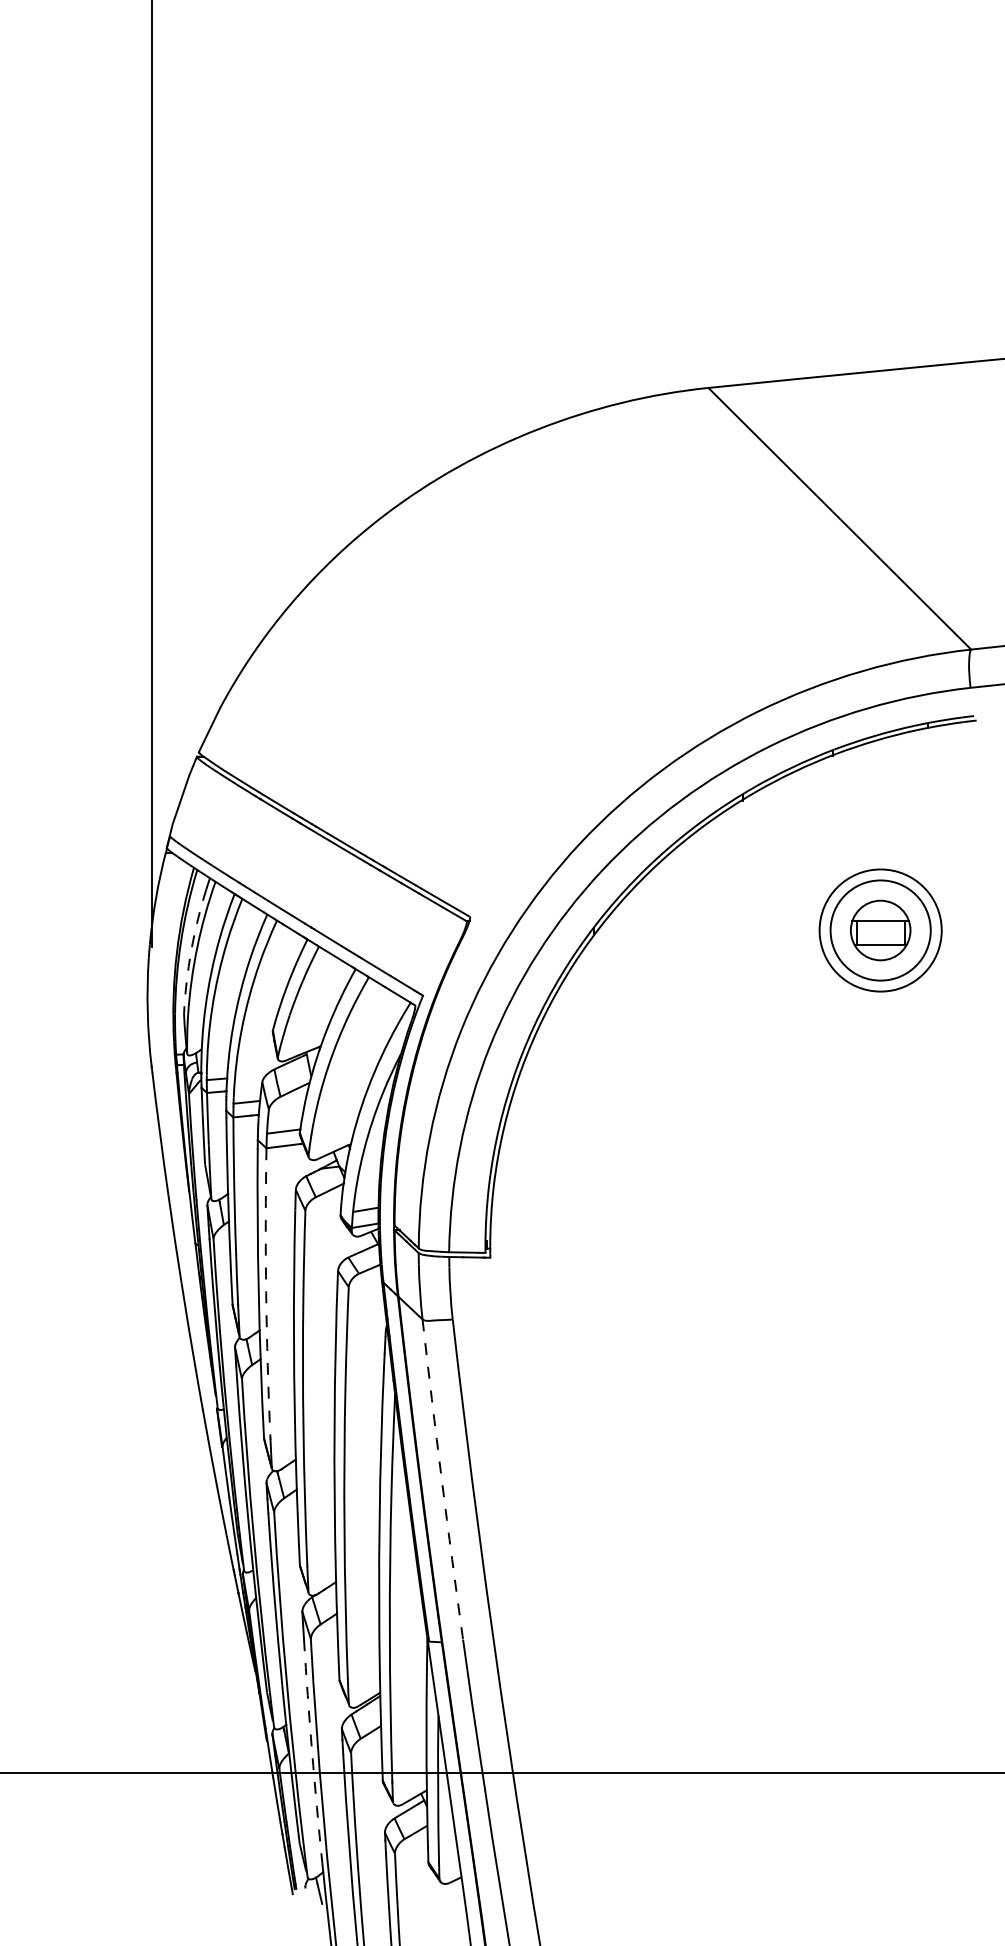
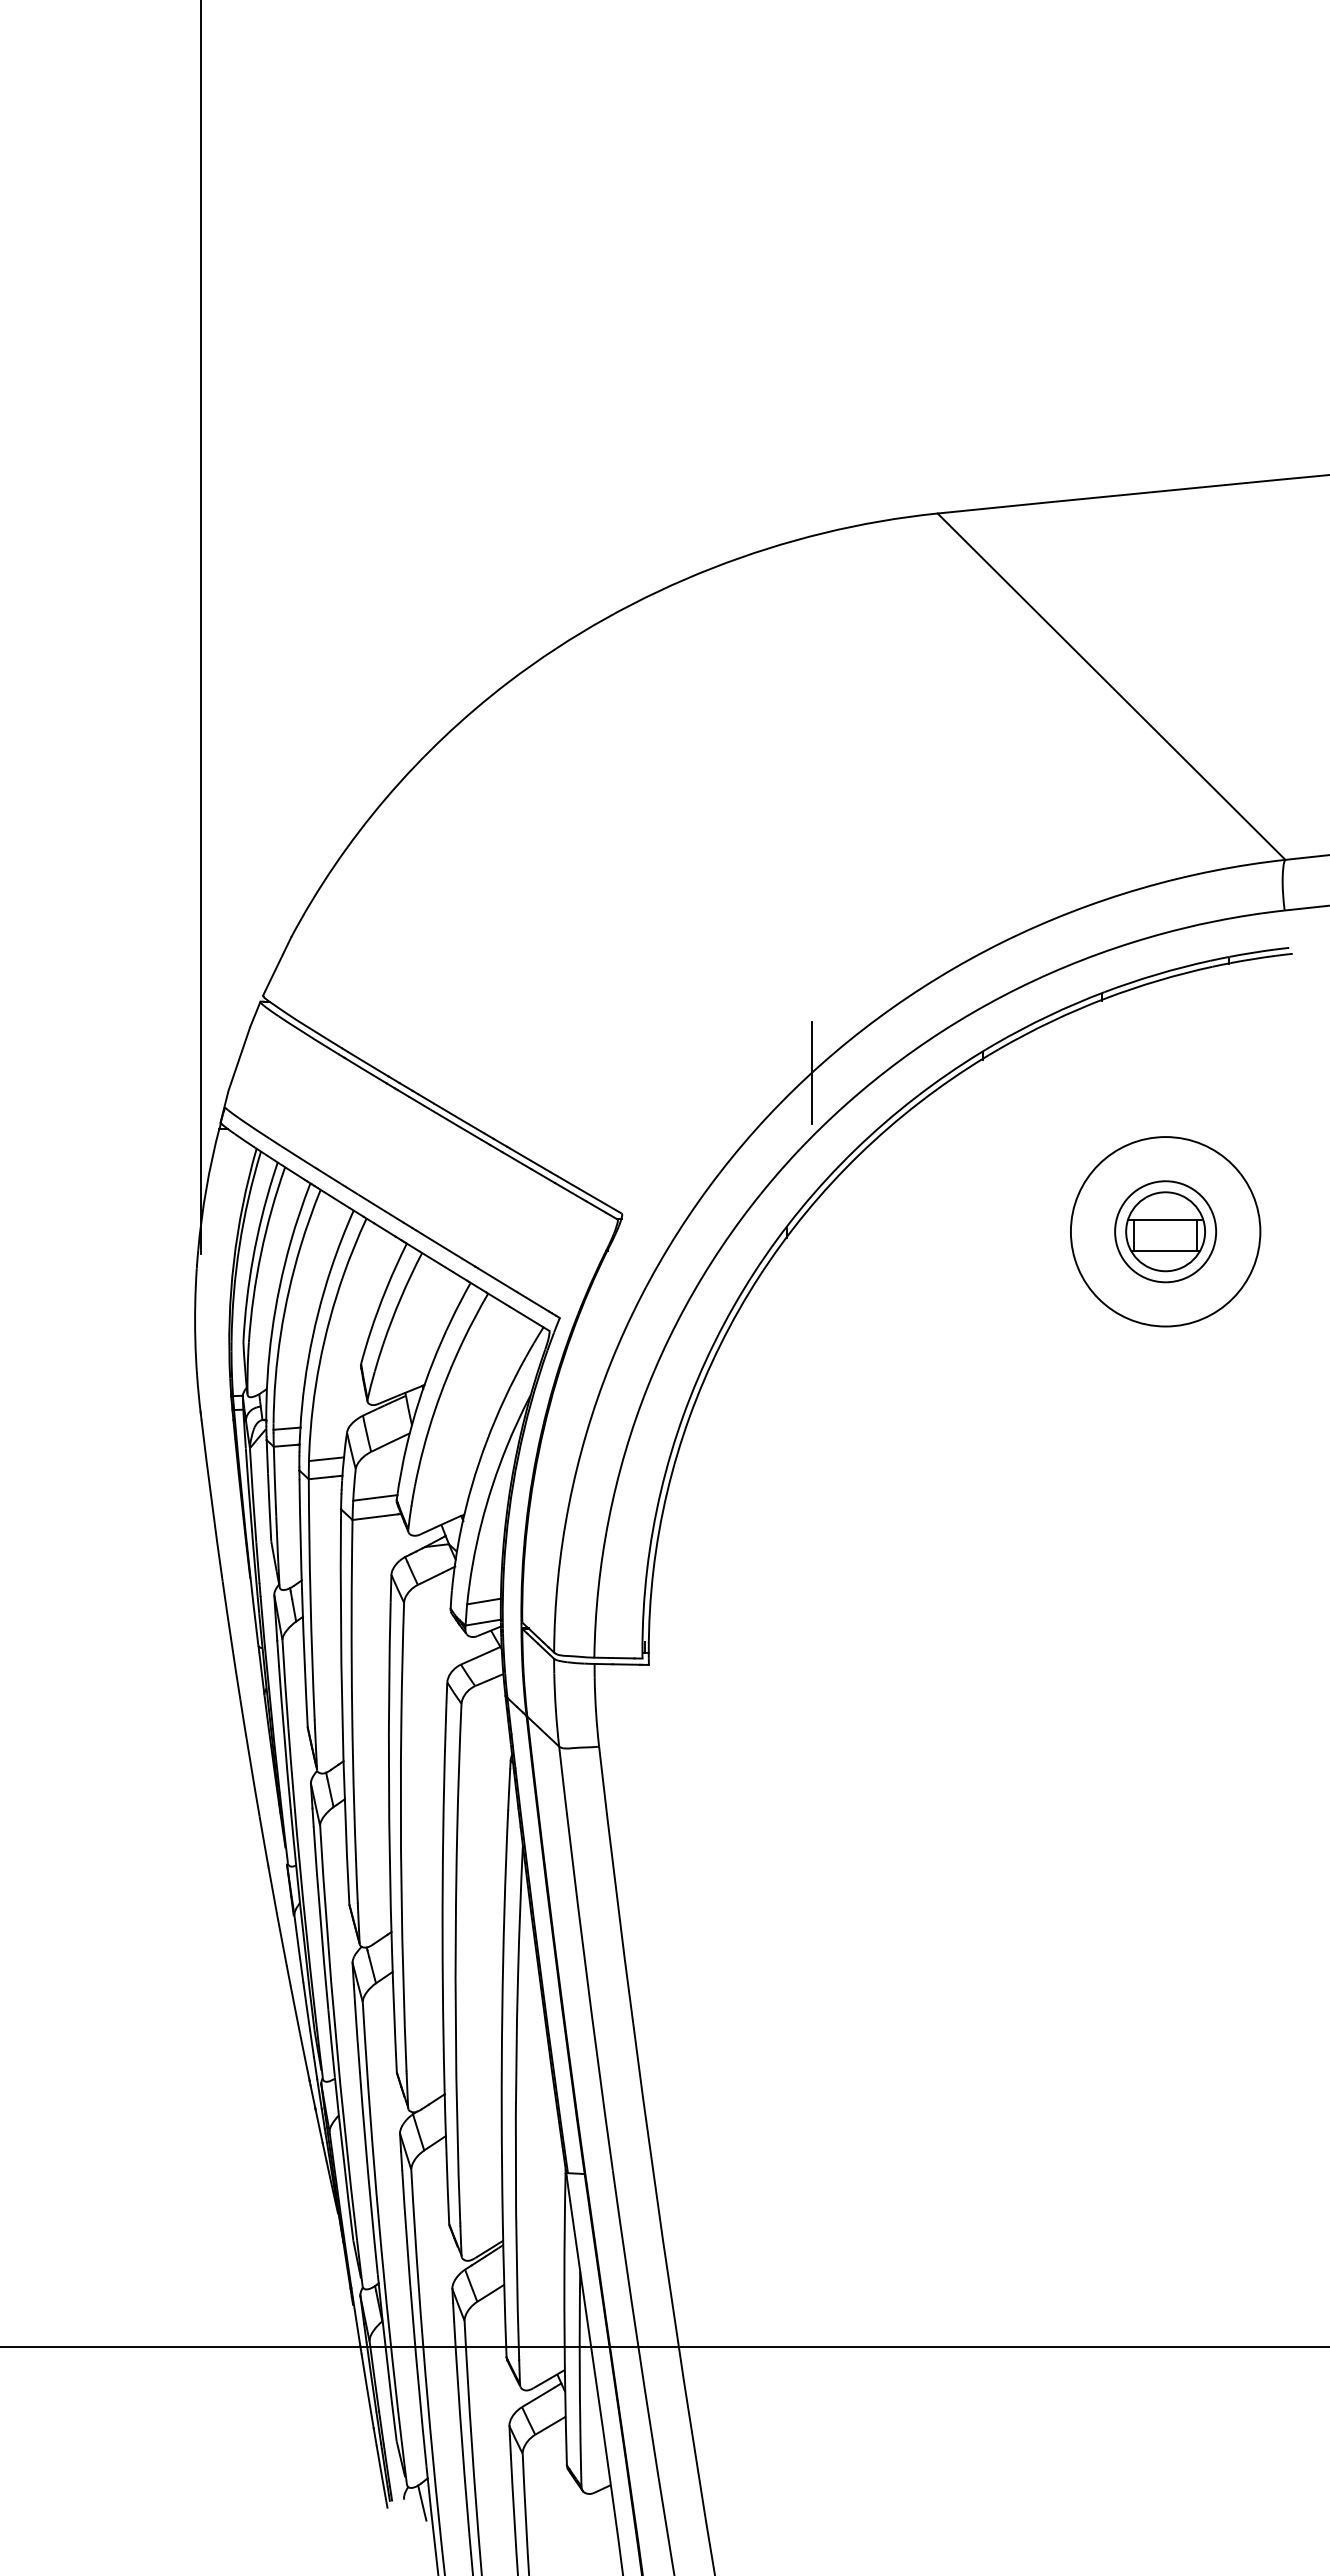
line: (613, 810) -> (811, 1072), added
circle: (880, 930) -> (1165, 1231), size x0.62
circle: (880, 930) -> (1165, 1231), size x1.43
arc: (191, 950) -> (253, 1258), dashed -> solid
arc: (266, 1293) -> (352, 1712), dashed -> solid
arc: (441, 1479) -> (584, 1958), dashed -> solid
arc: (311, 1751) -> (412, 2318), dashed -> solid

